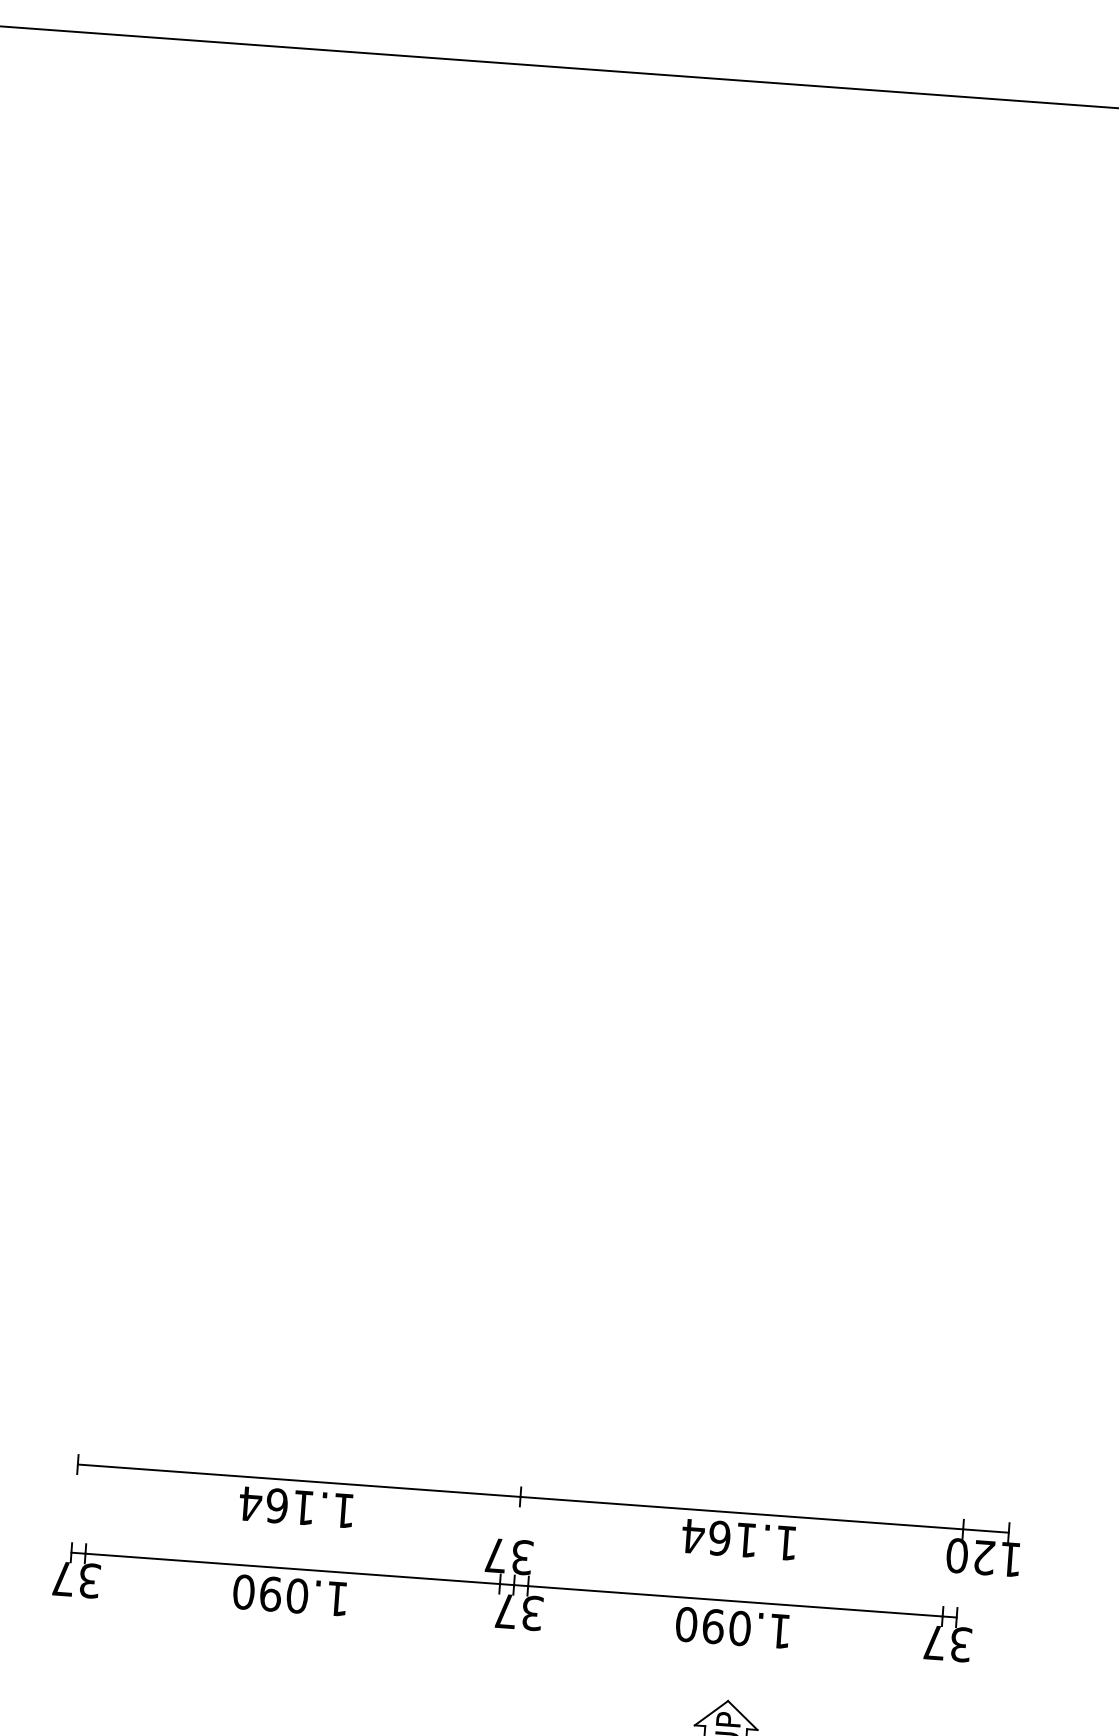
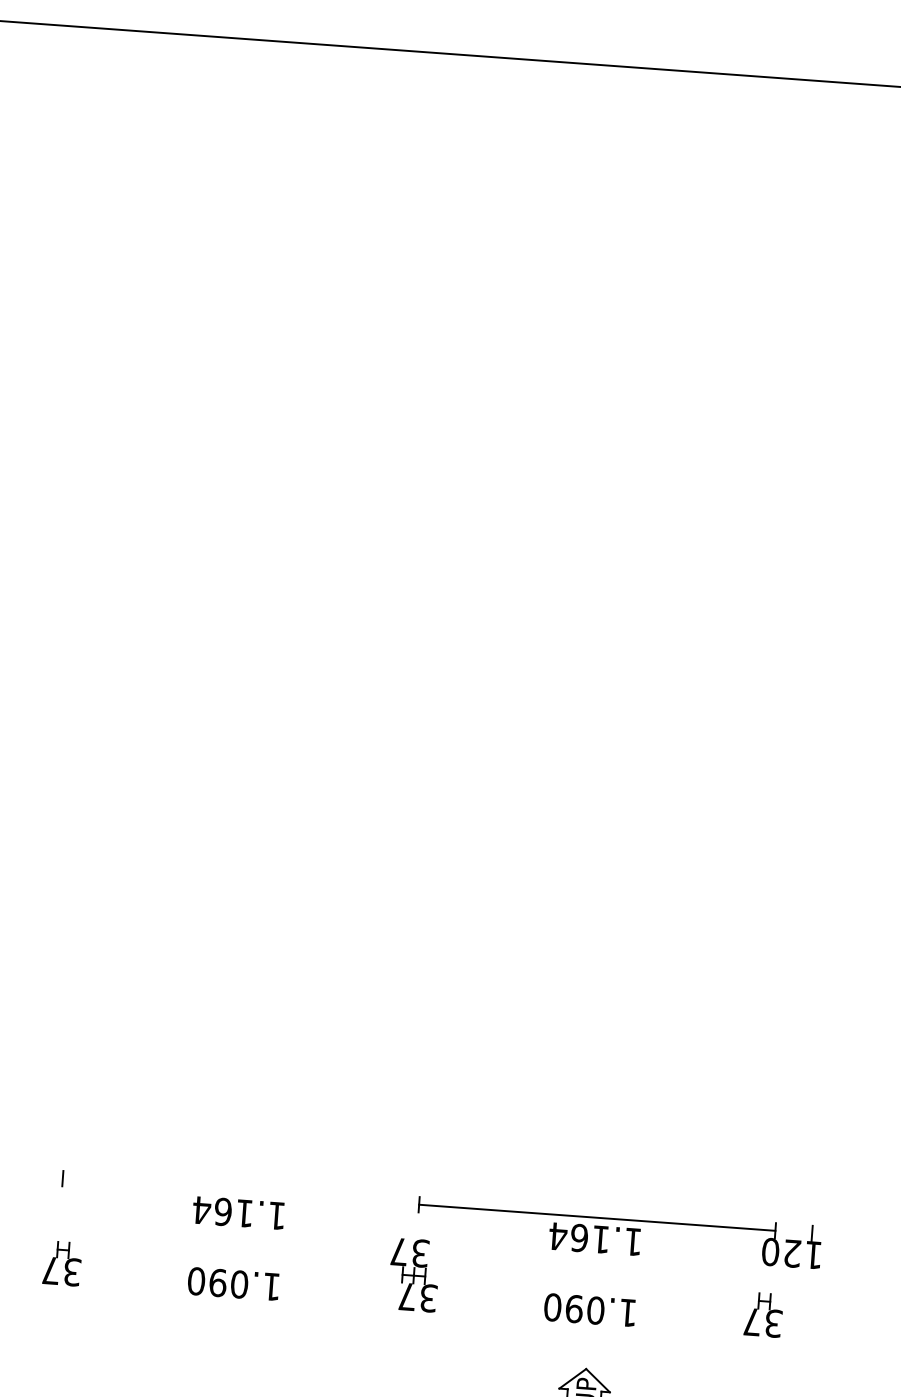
line: (298, 1480) -> (240, 1191), removed
line: (985, 1530) -> (793, 1231), removed
line: (292, 1568) -> (235, 1262), removed
line: (735, 1601) -> (592, 1288), removed

